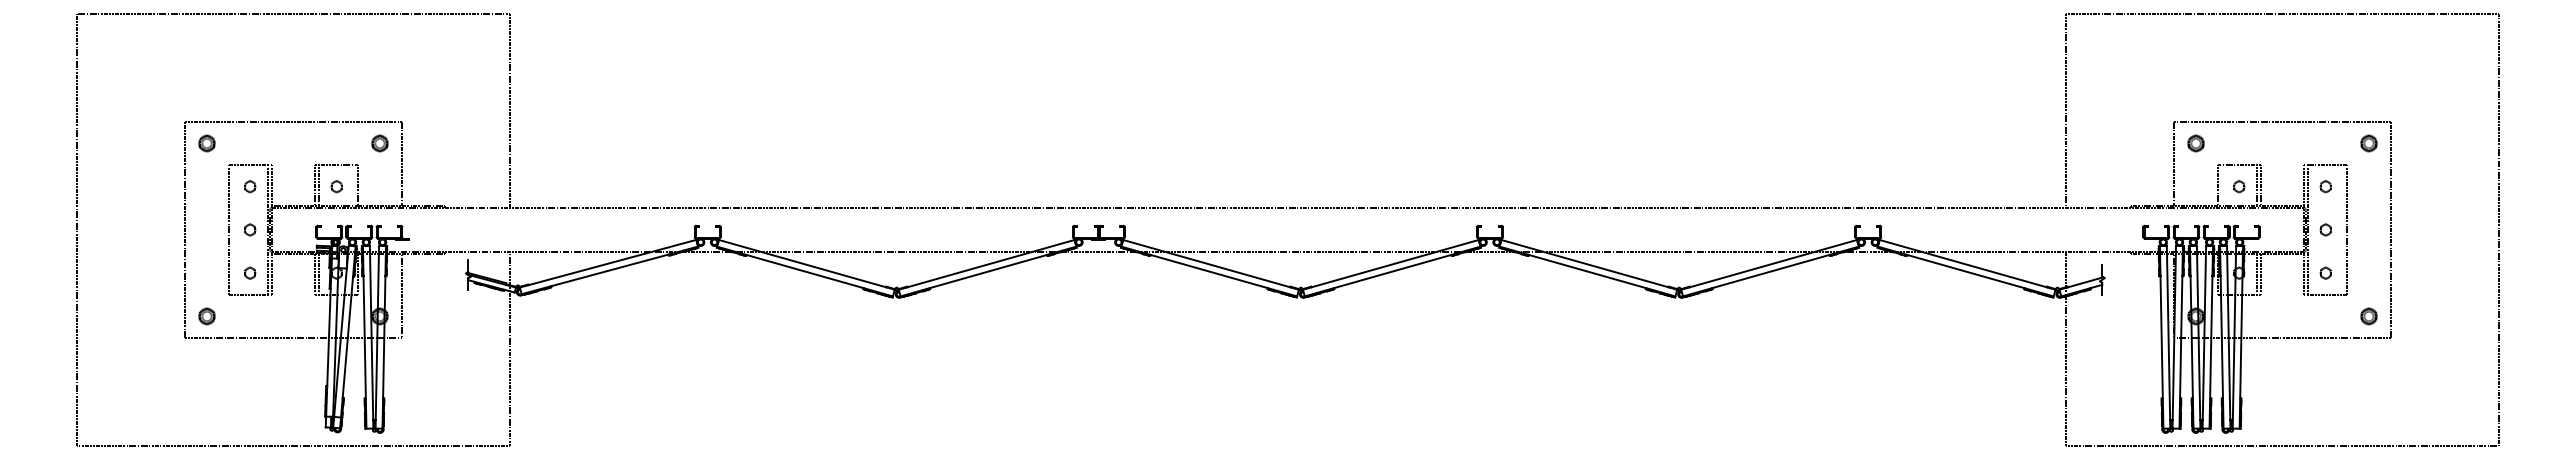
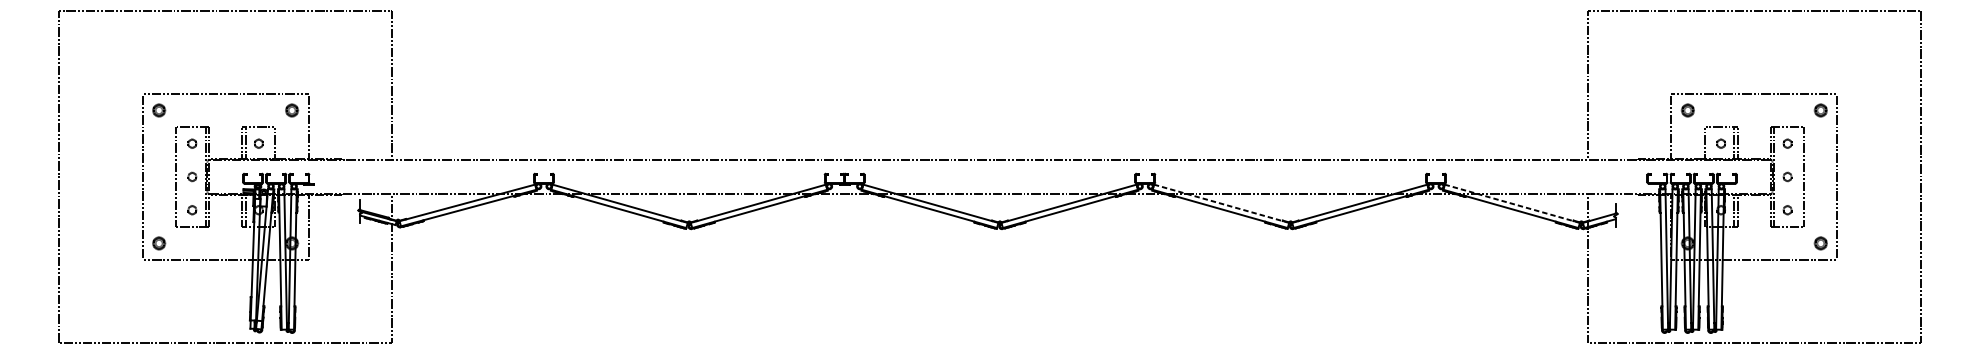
line: (1588, 264) -> (1220, 203), solid -> dashed
line: (1967, 264) -> (1512, 203), solid -> dashed

